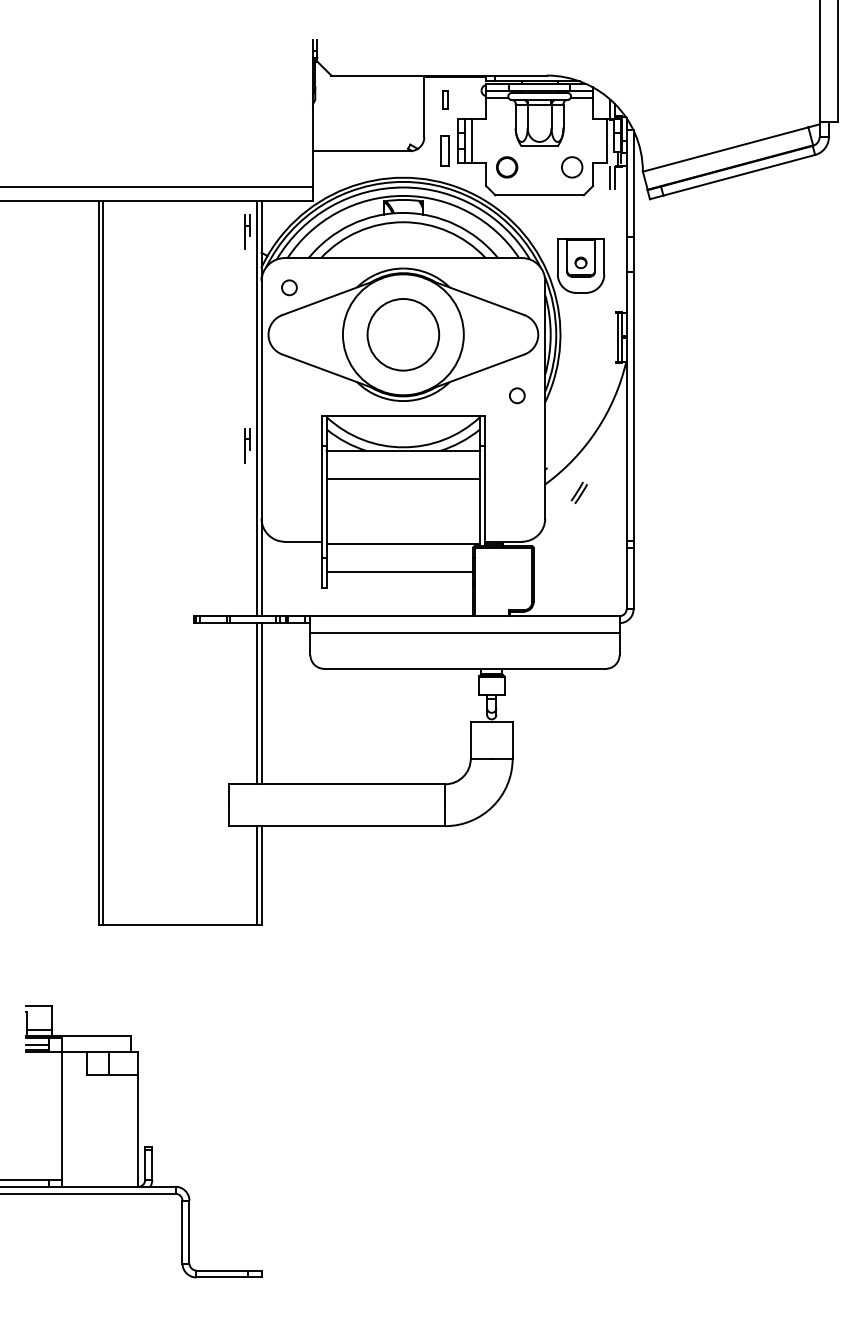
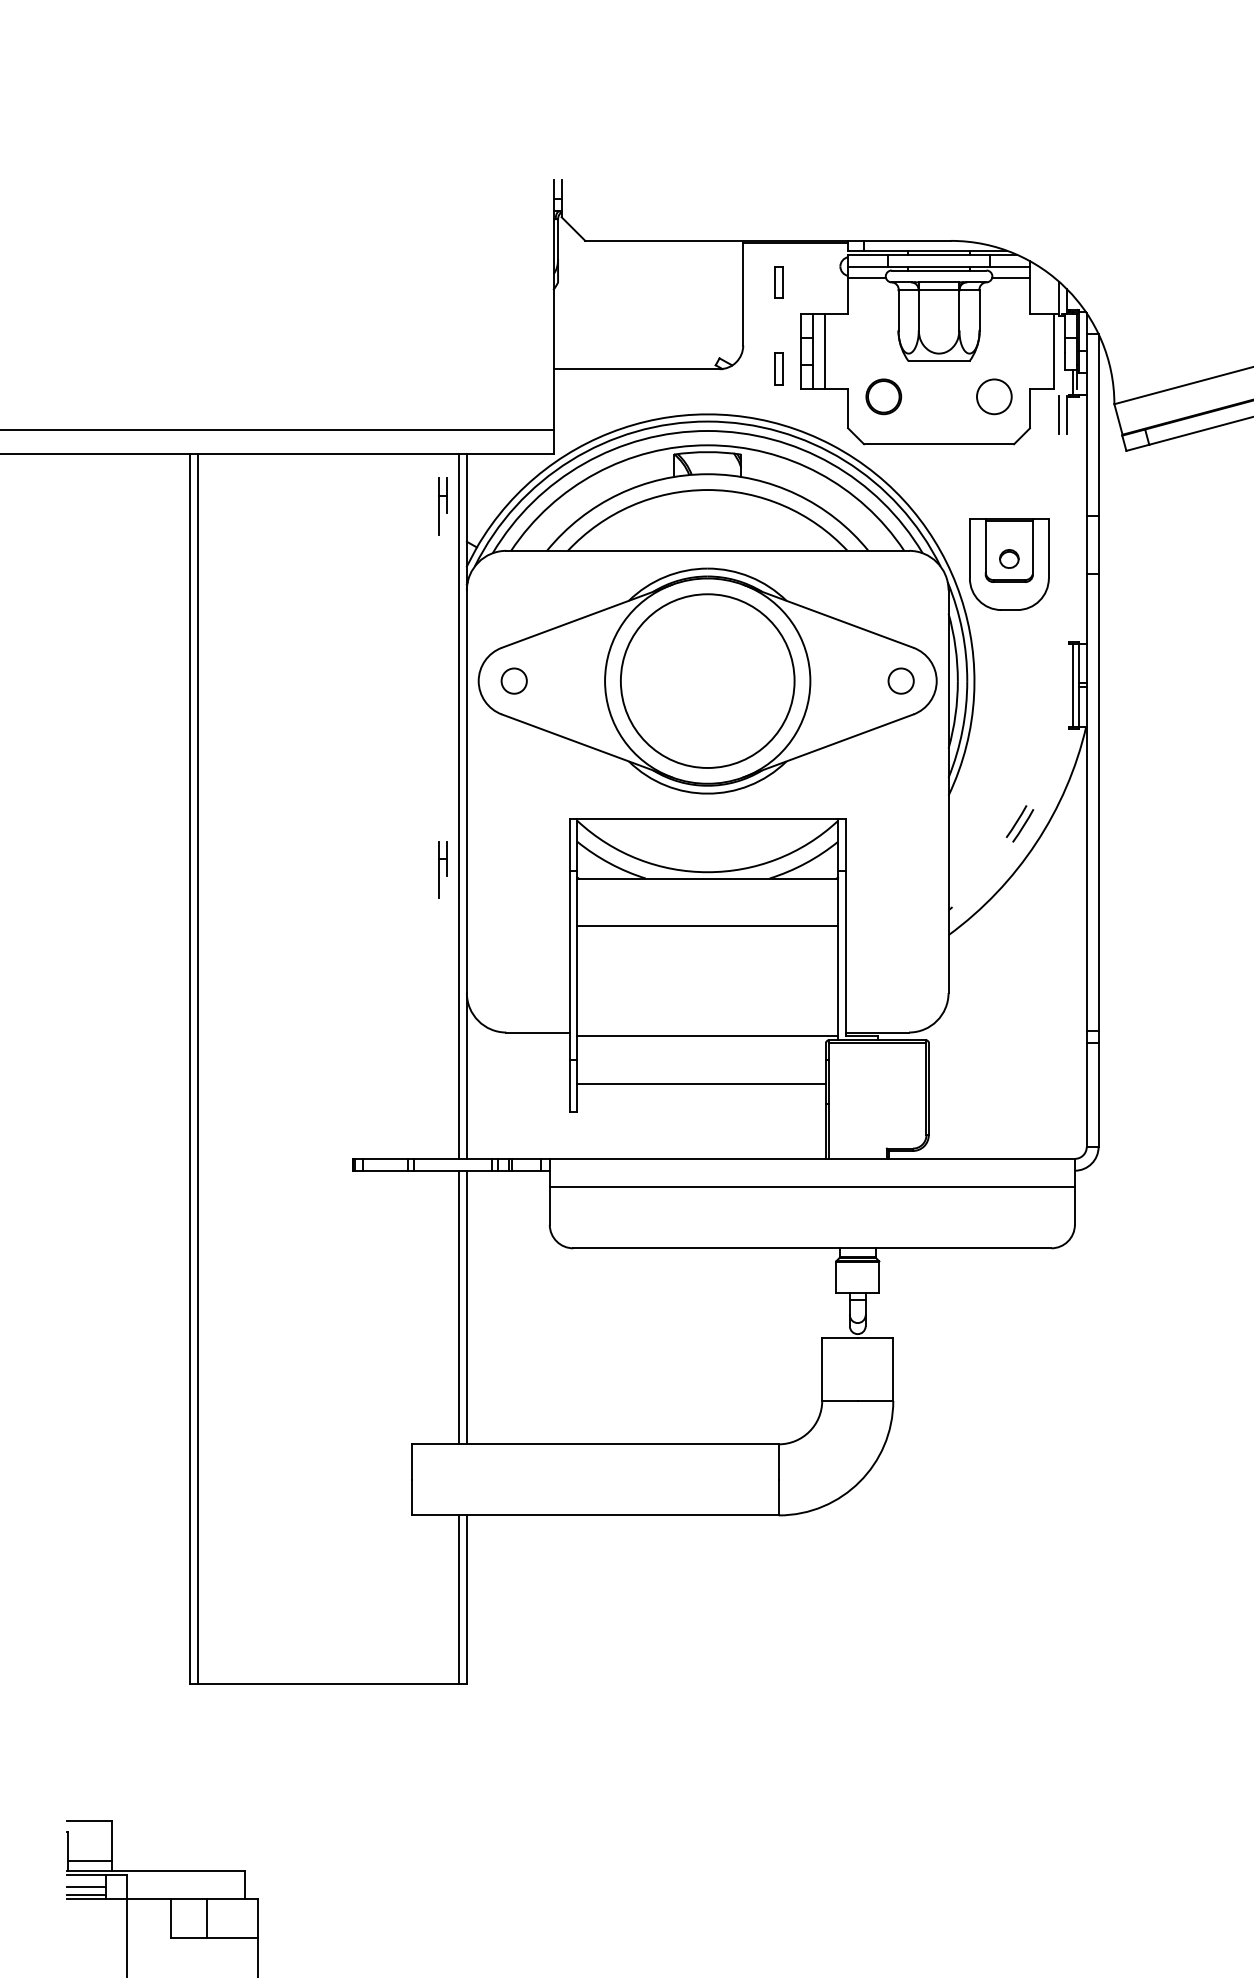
part: (445, 150) -> (779, 368), size x0.62
circle: (289, 287) -> (514, 680), moved
circle: (403, 334) -> (707, 680), size x1.43
circle: (517, 395) -> (901, 680), moved
part: (578, 492) -> (1018, 823), moved

